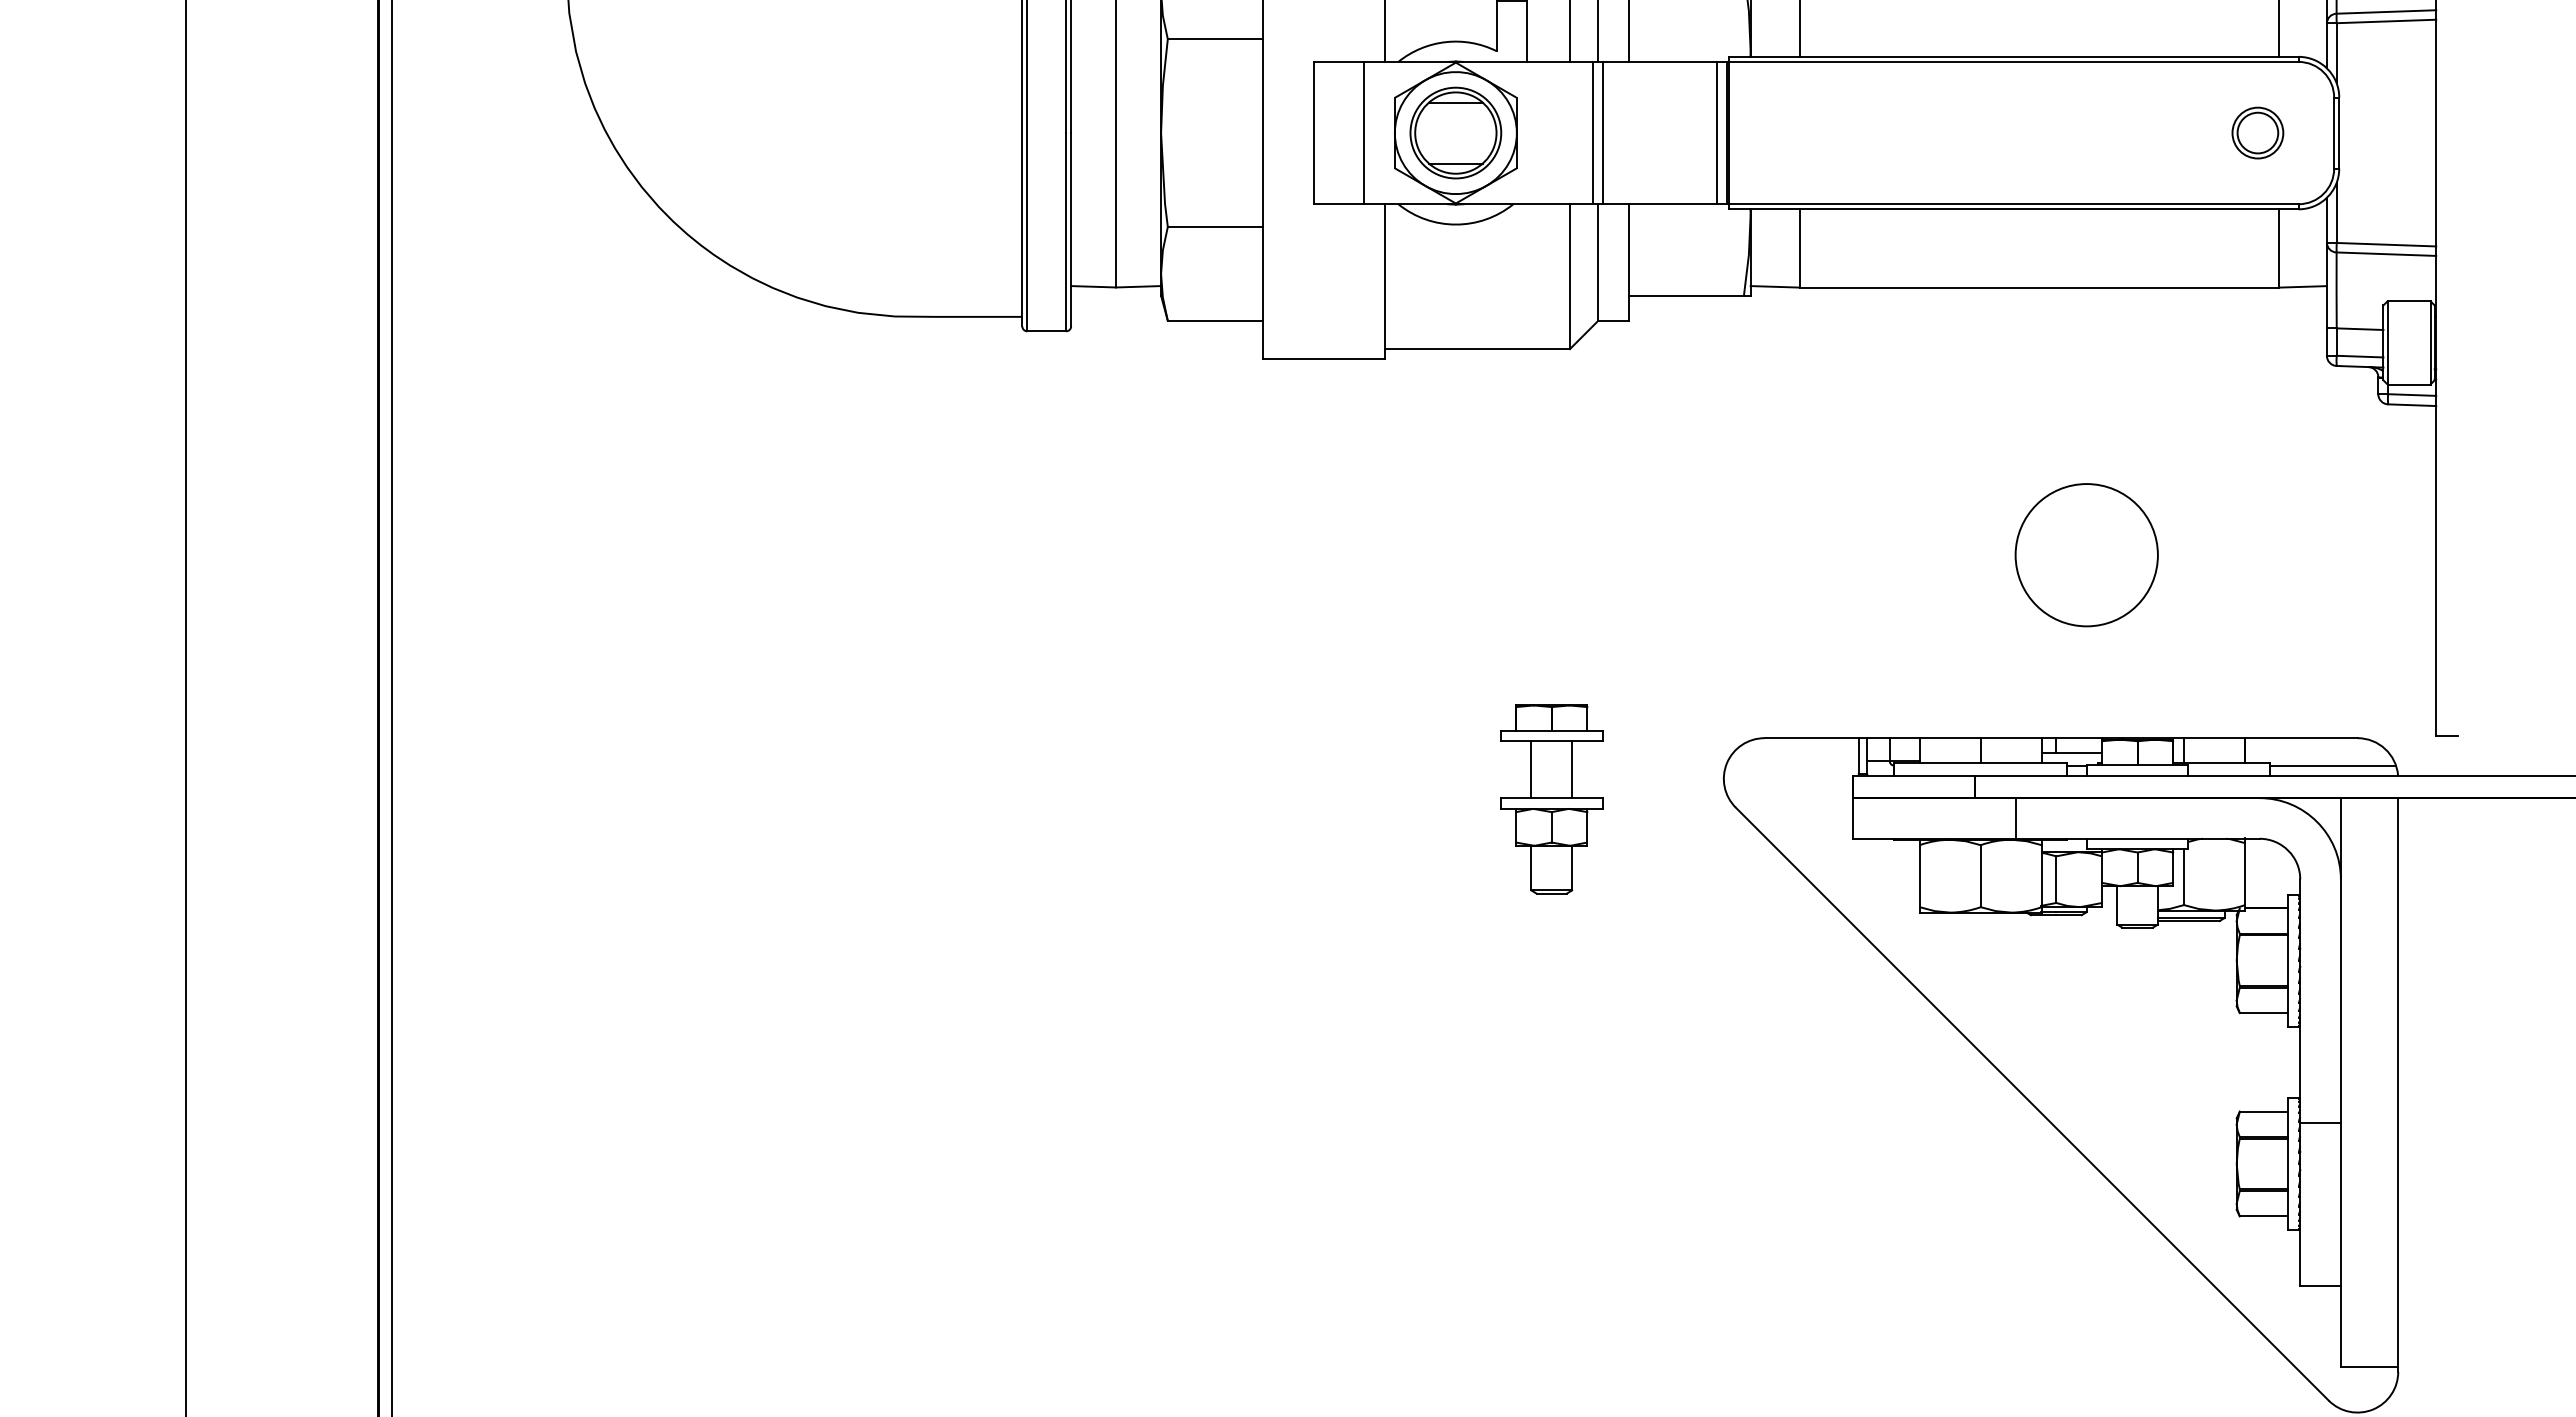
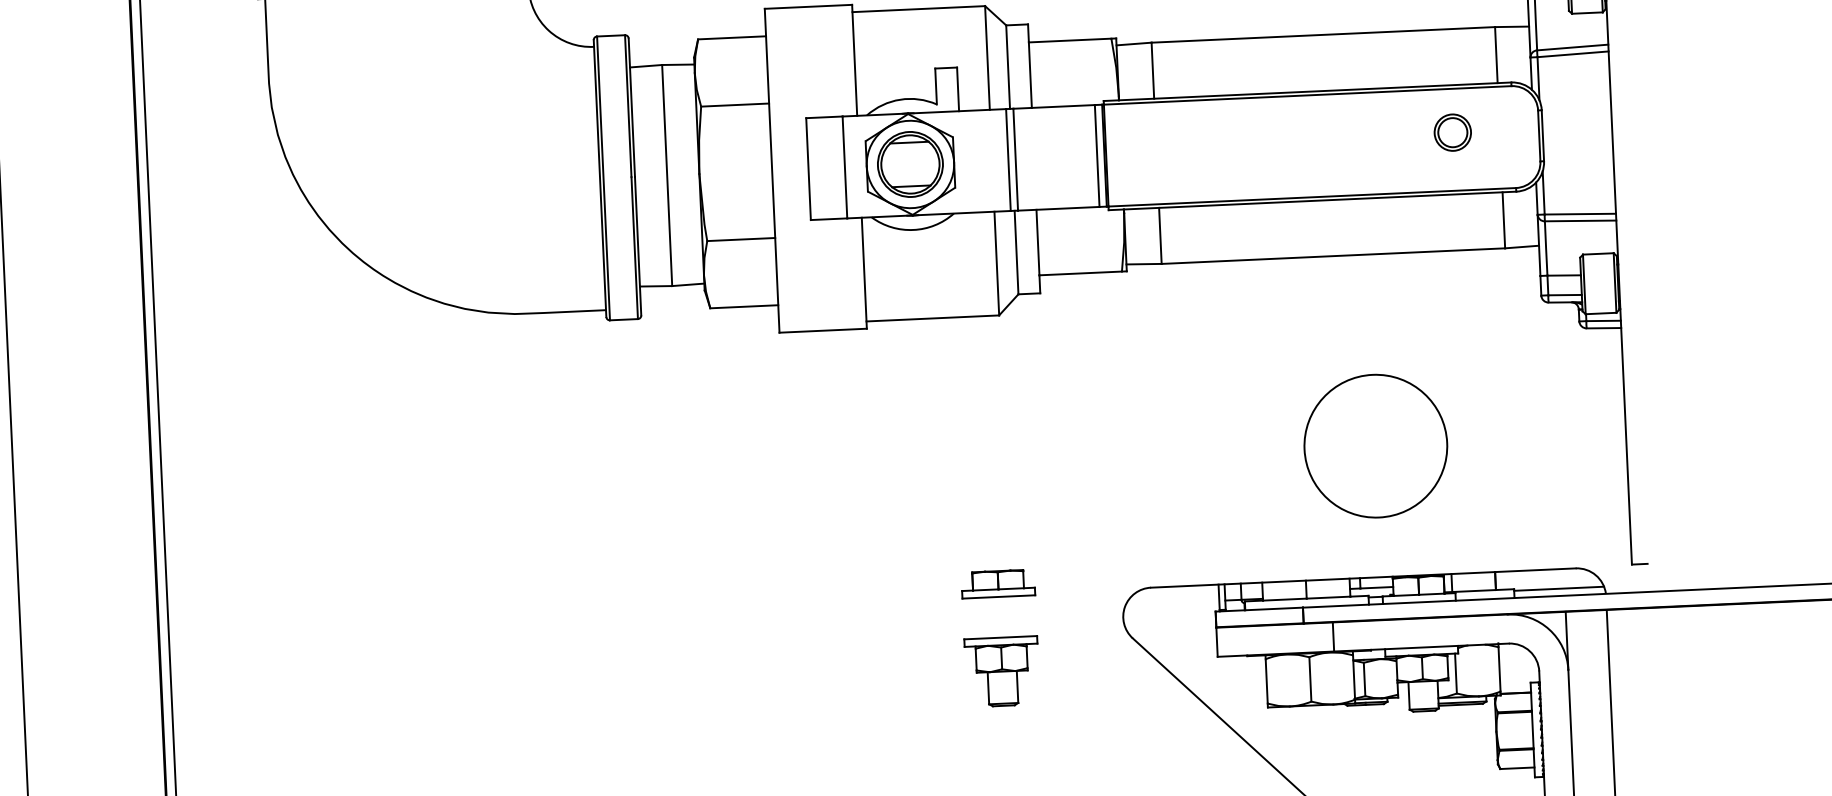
part: (2257, 132) -> (1452, 132), moved
circle: (2086, 555) -> (1375, 446), size x1.4
line: (1531, 769) -> (985, 617), removed
line: (1572, 769) -> (1014, 616), removed

